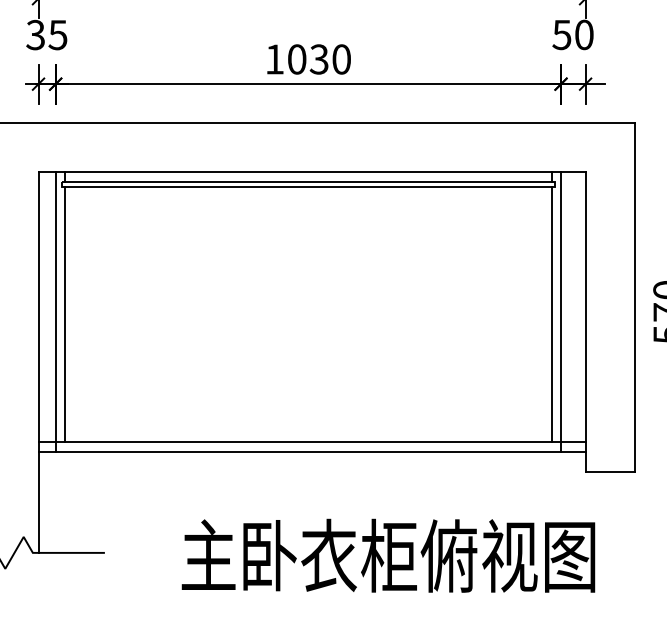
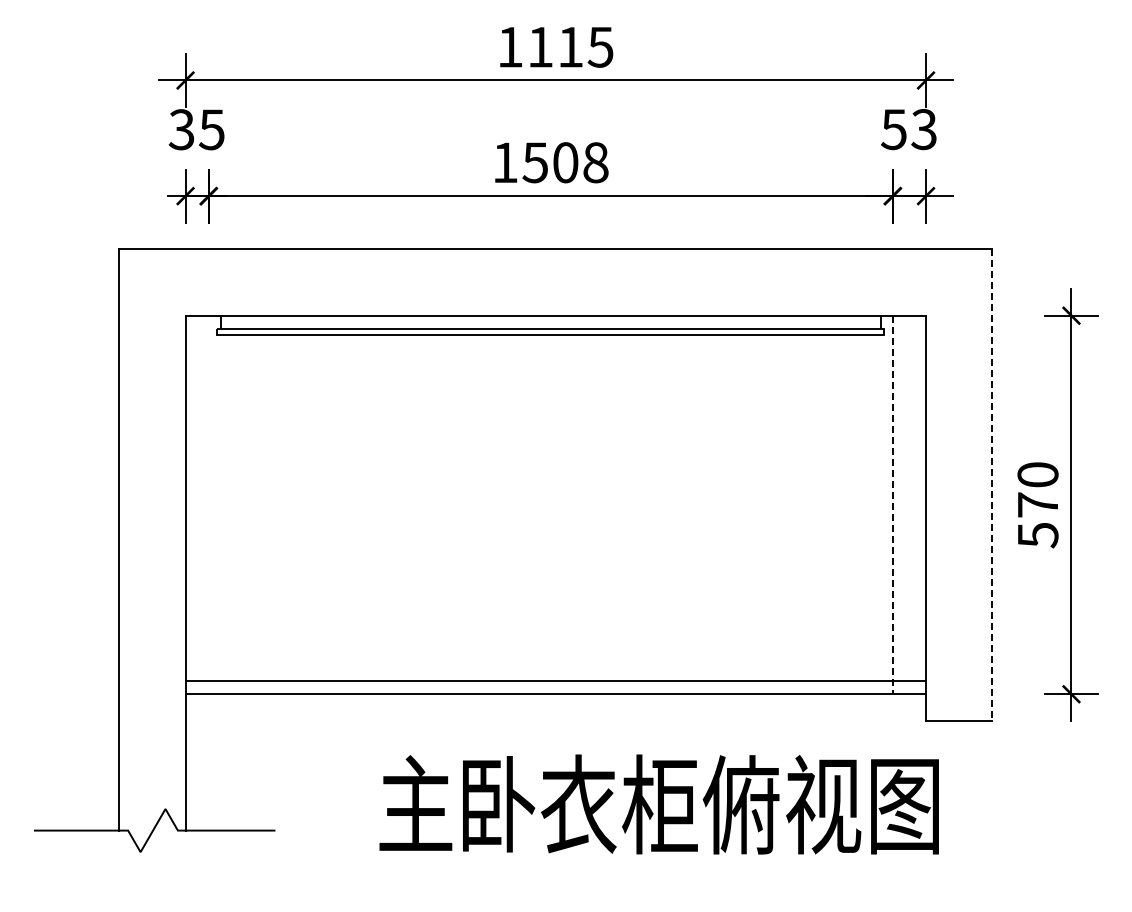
text: (583, 34) -> (923, 129), 50 -> 53
text: (319, 59) -> (565, 162), 1030 -> 1508
line: (634, 297) -> (992, 485), solid -> dashed
line: (55, 311) -> (208, 504), removed
line: (560, 312) -> (892, 505), solid -> dashed
line: (64, 314) -> (220, 507), removed
line: (551, 314) -> (880, 507), removed
text: (387, 555) -> (658, 804), moved

